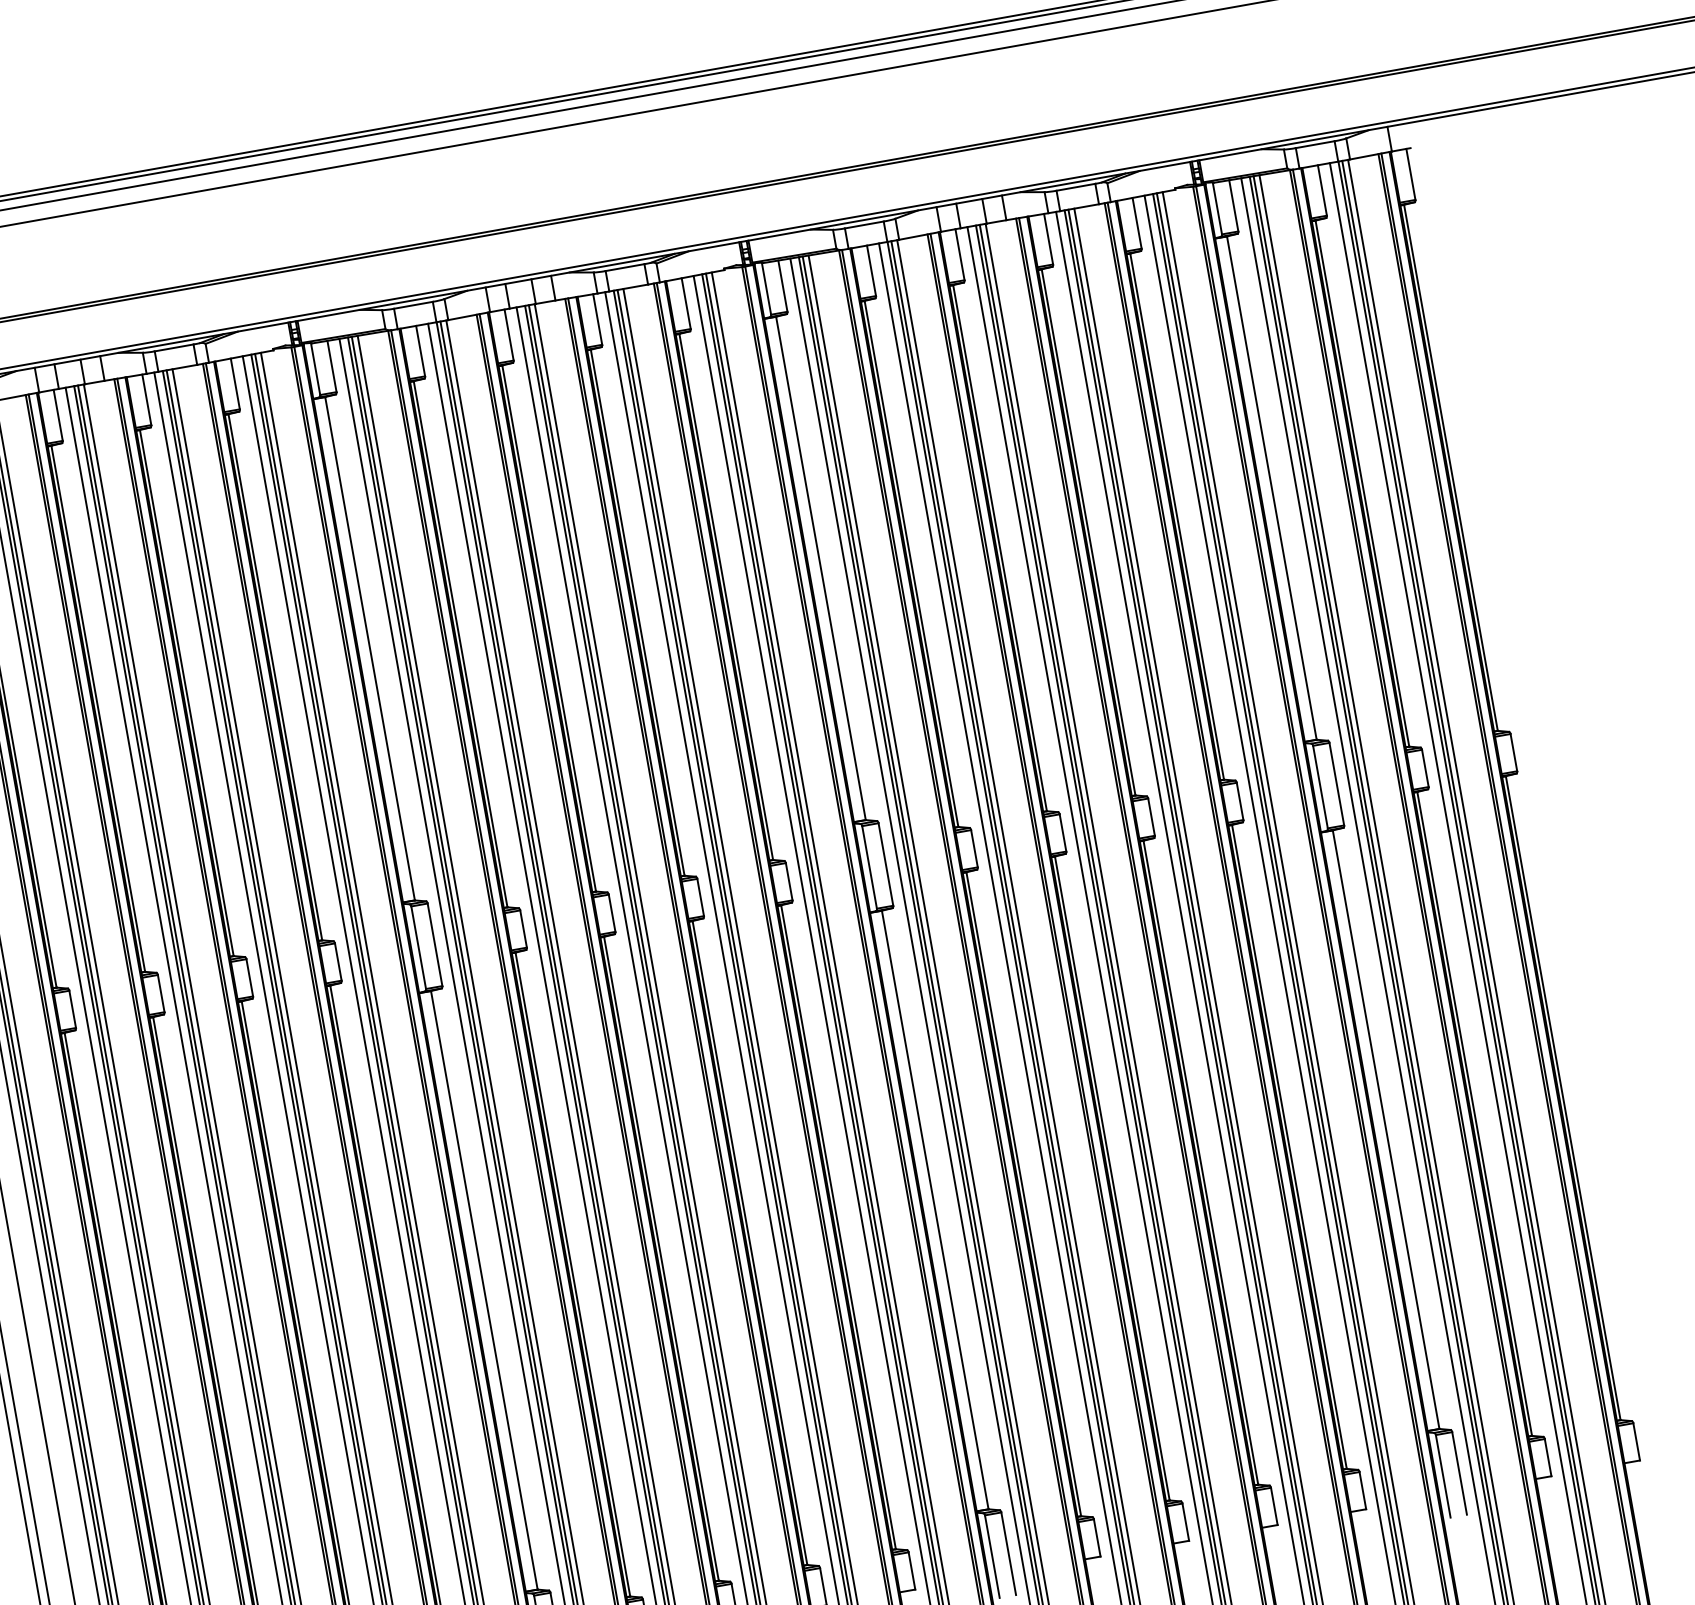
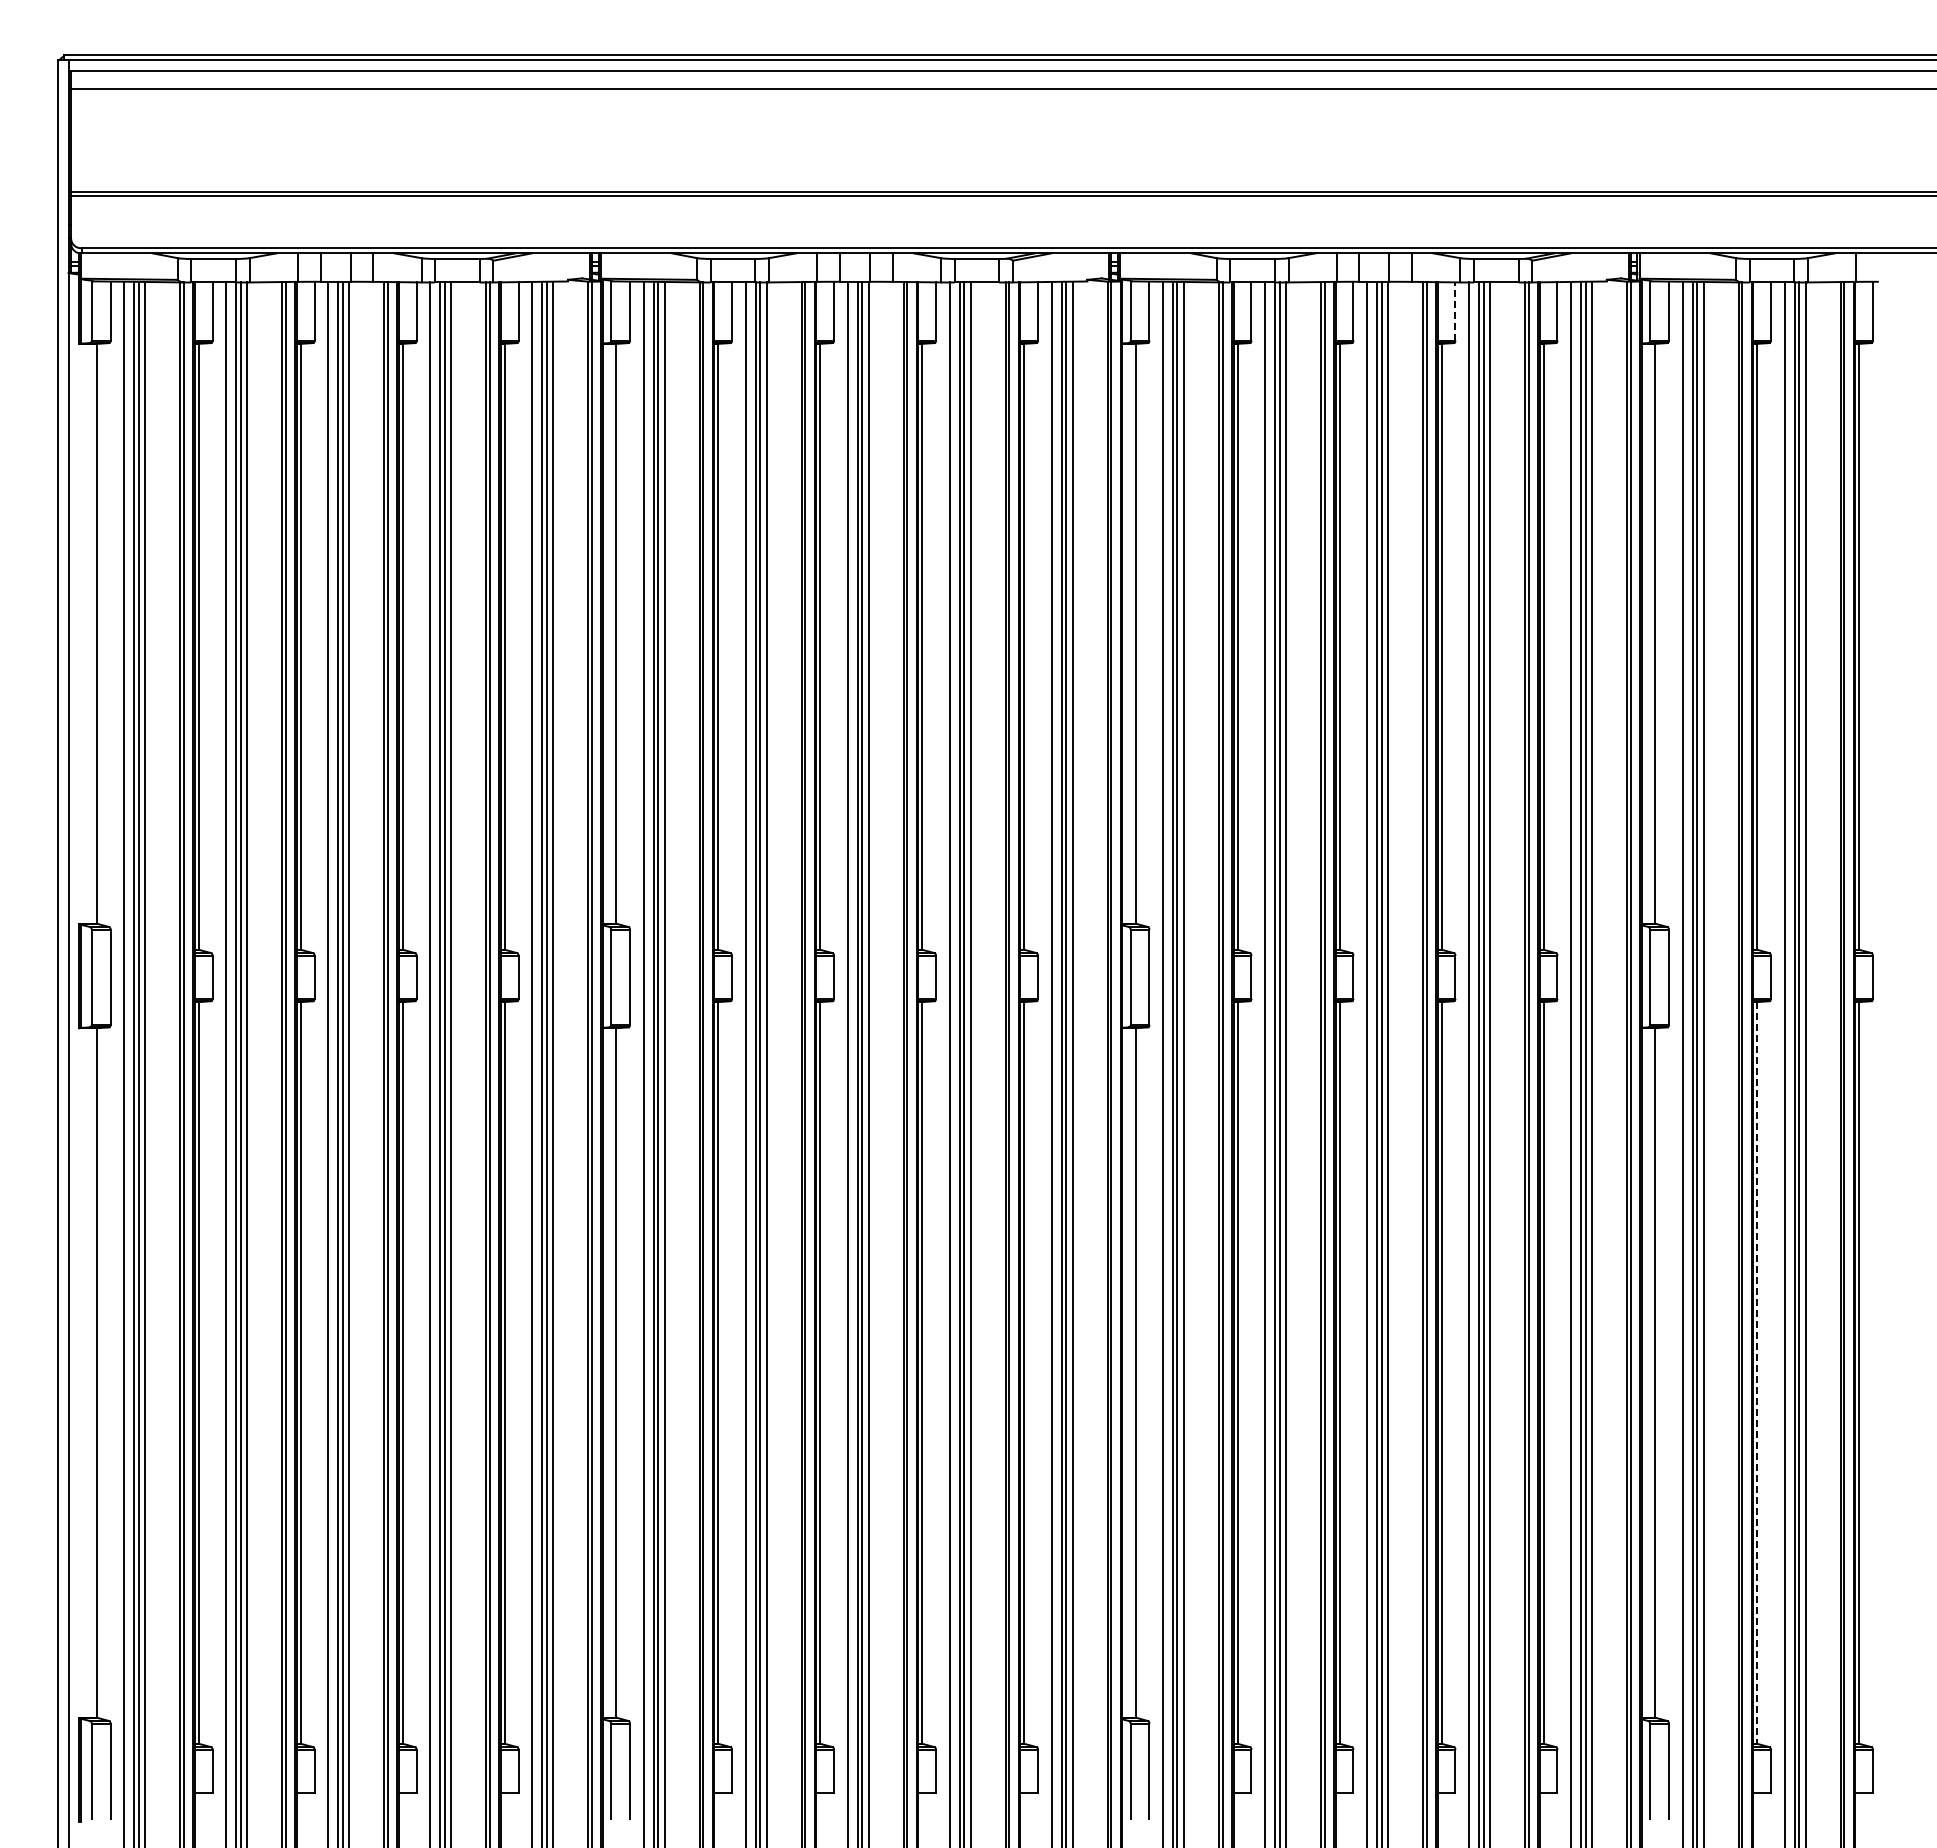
line: (1048, 239) -> (1455, 311), solid -> dashed
line: (1474, 1113) -> (1757, 1372), solid -> dashed

